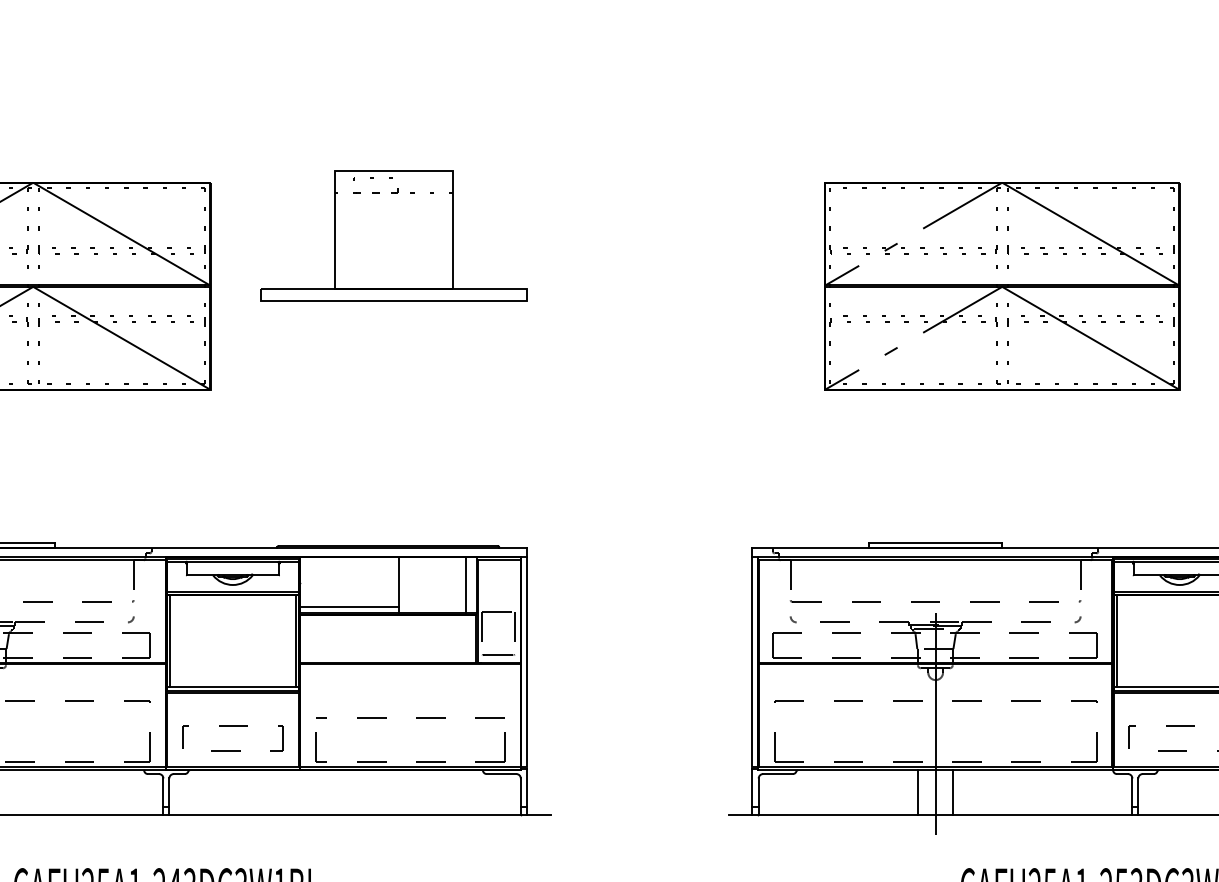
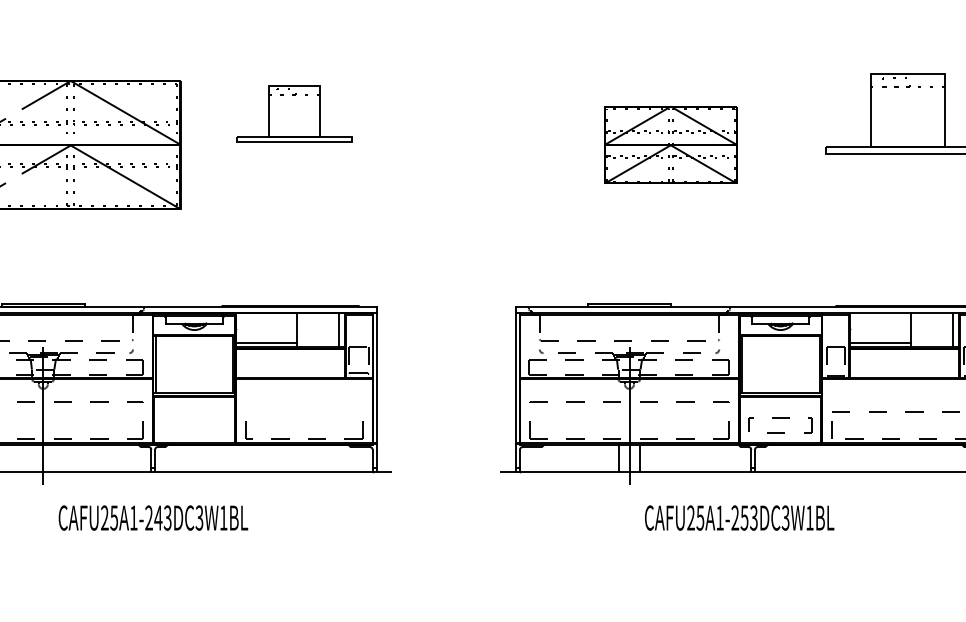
part: (394, 235) -> (294, 113), size x0.7
part: (1001, 285) -> (670, 144), size x0.6
line: (417, 716) -> (308, 411), removed
part: (233, 727) -> (194, 418), removed

